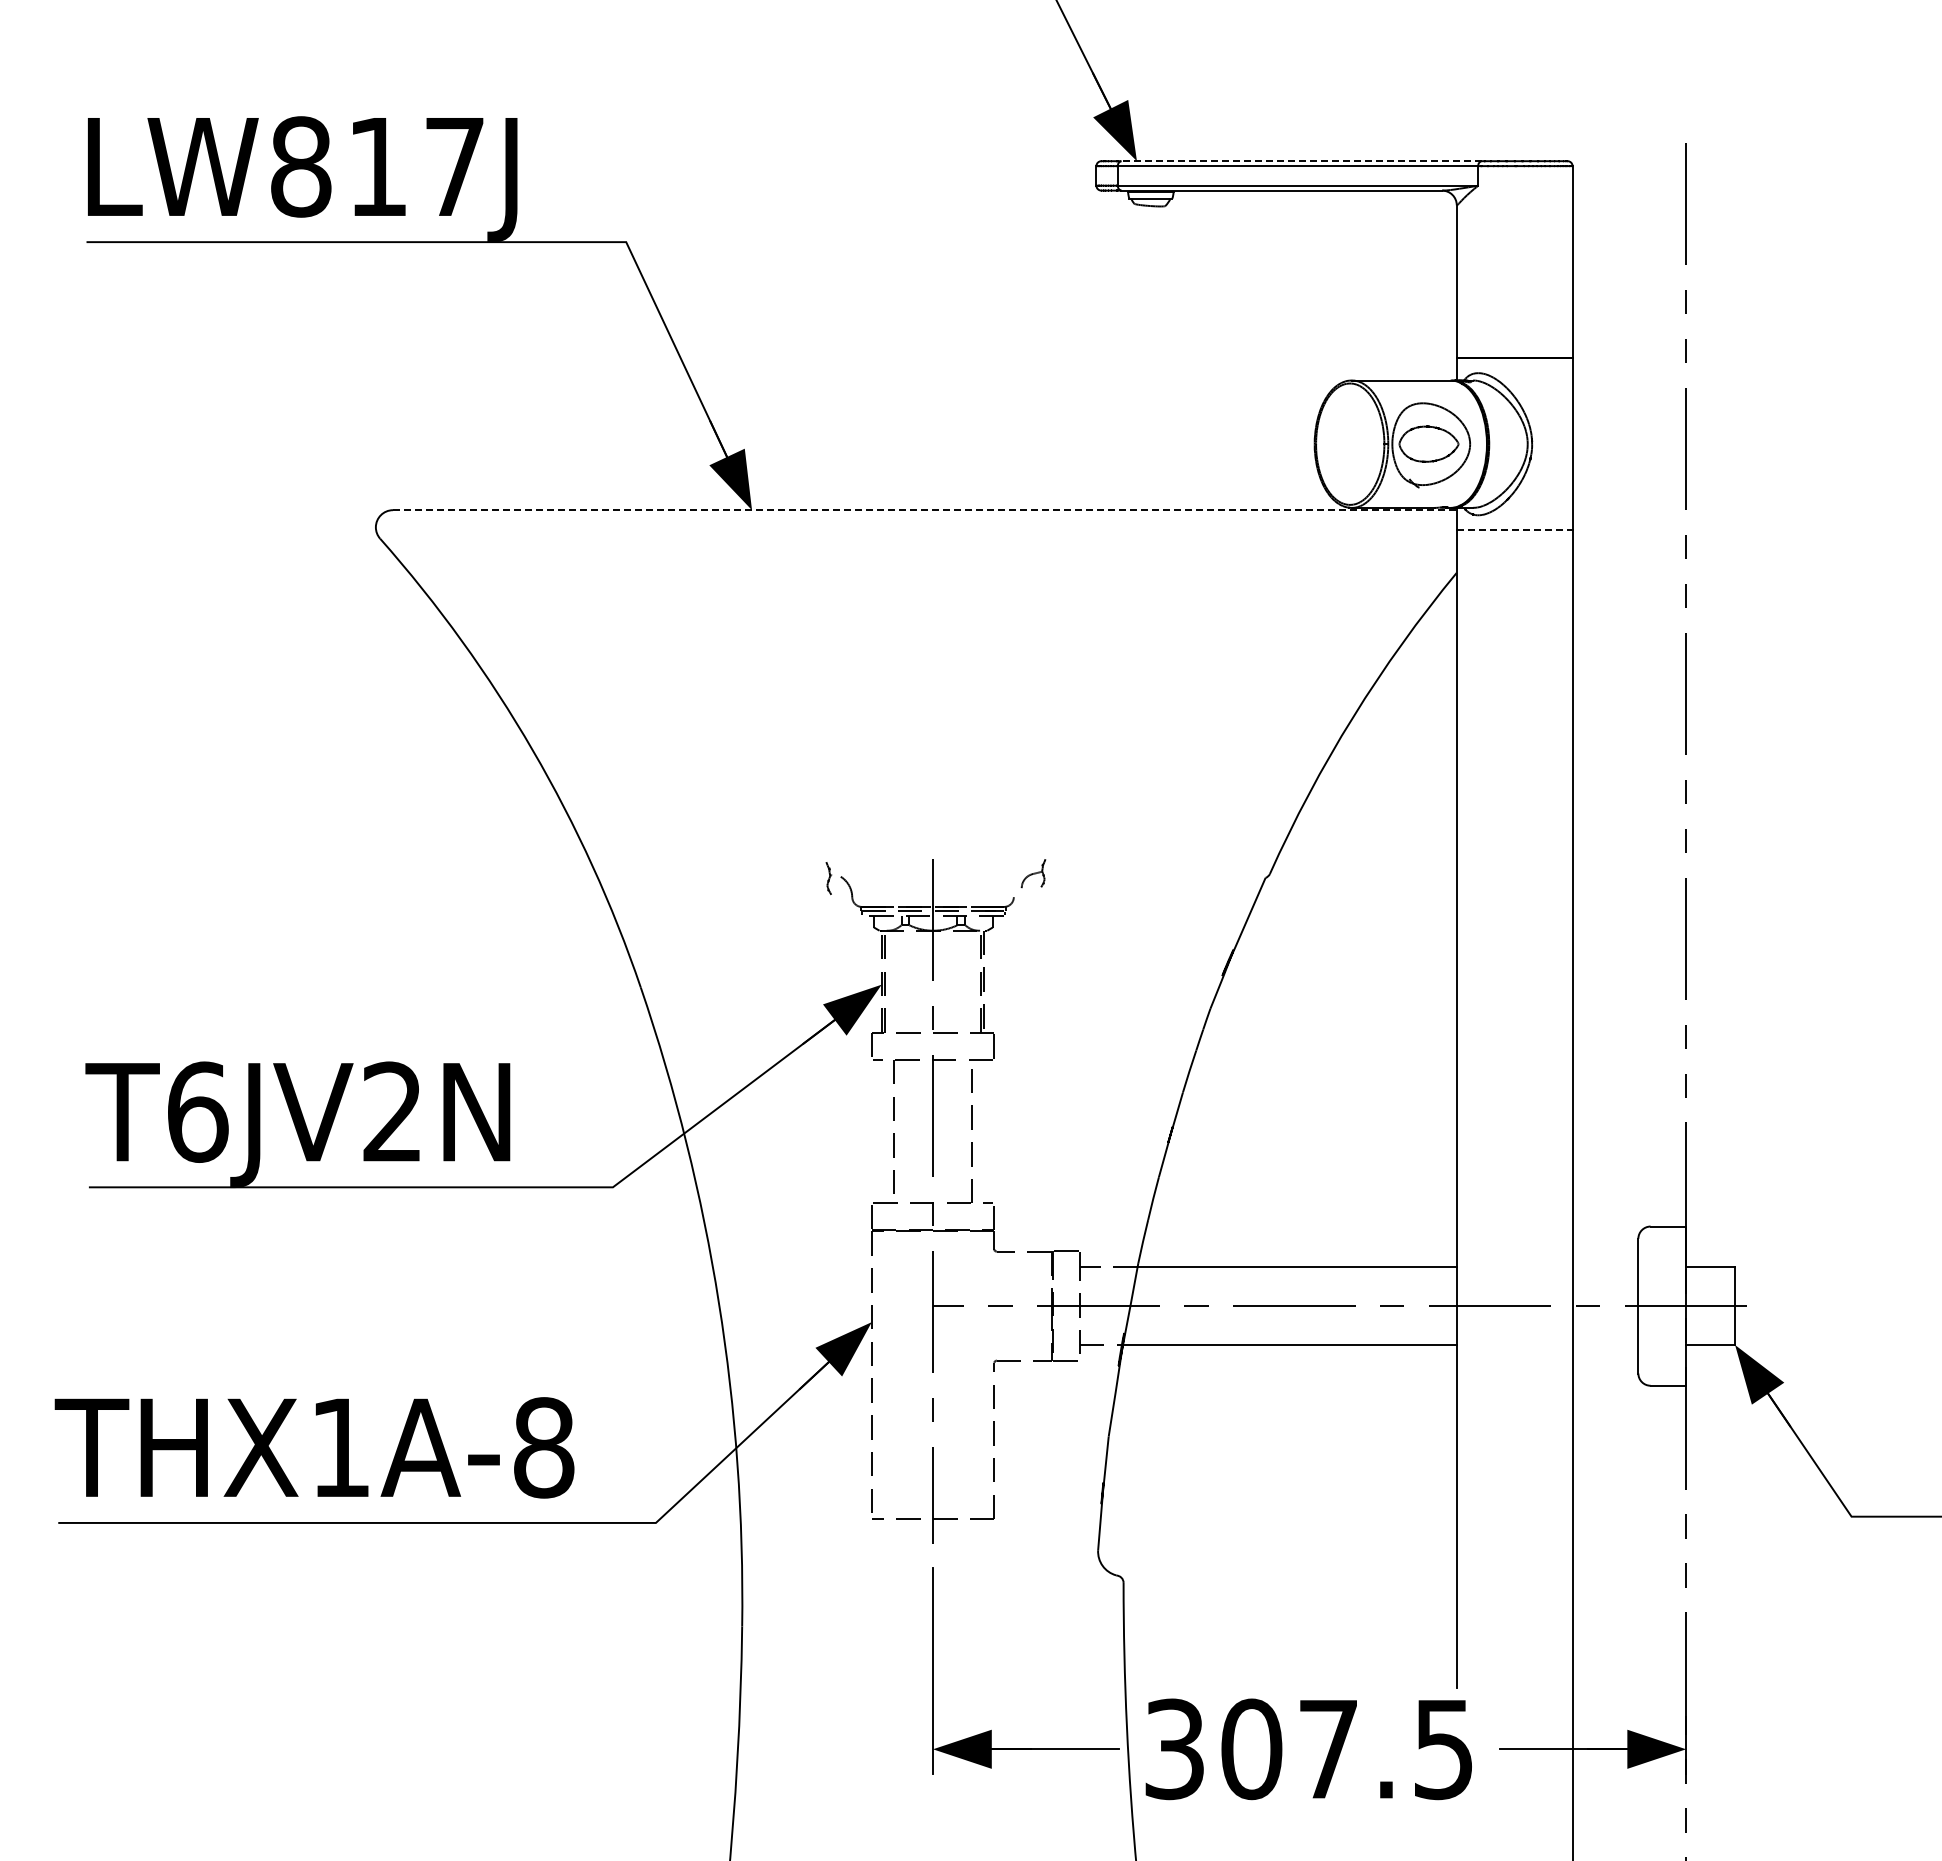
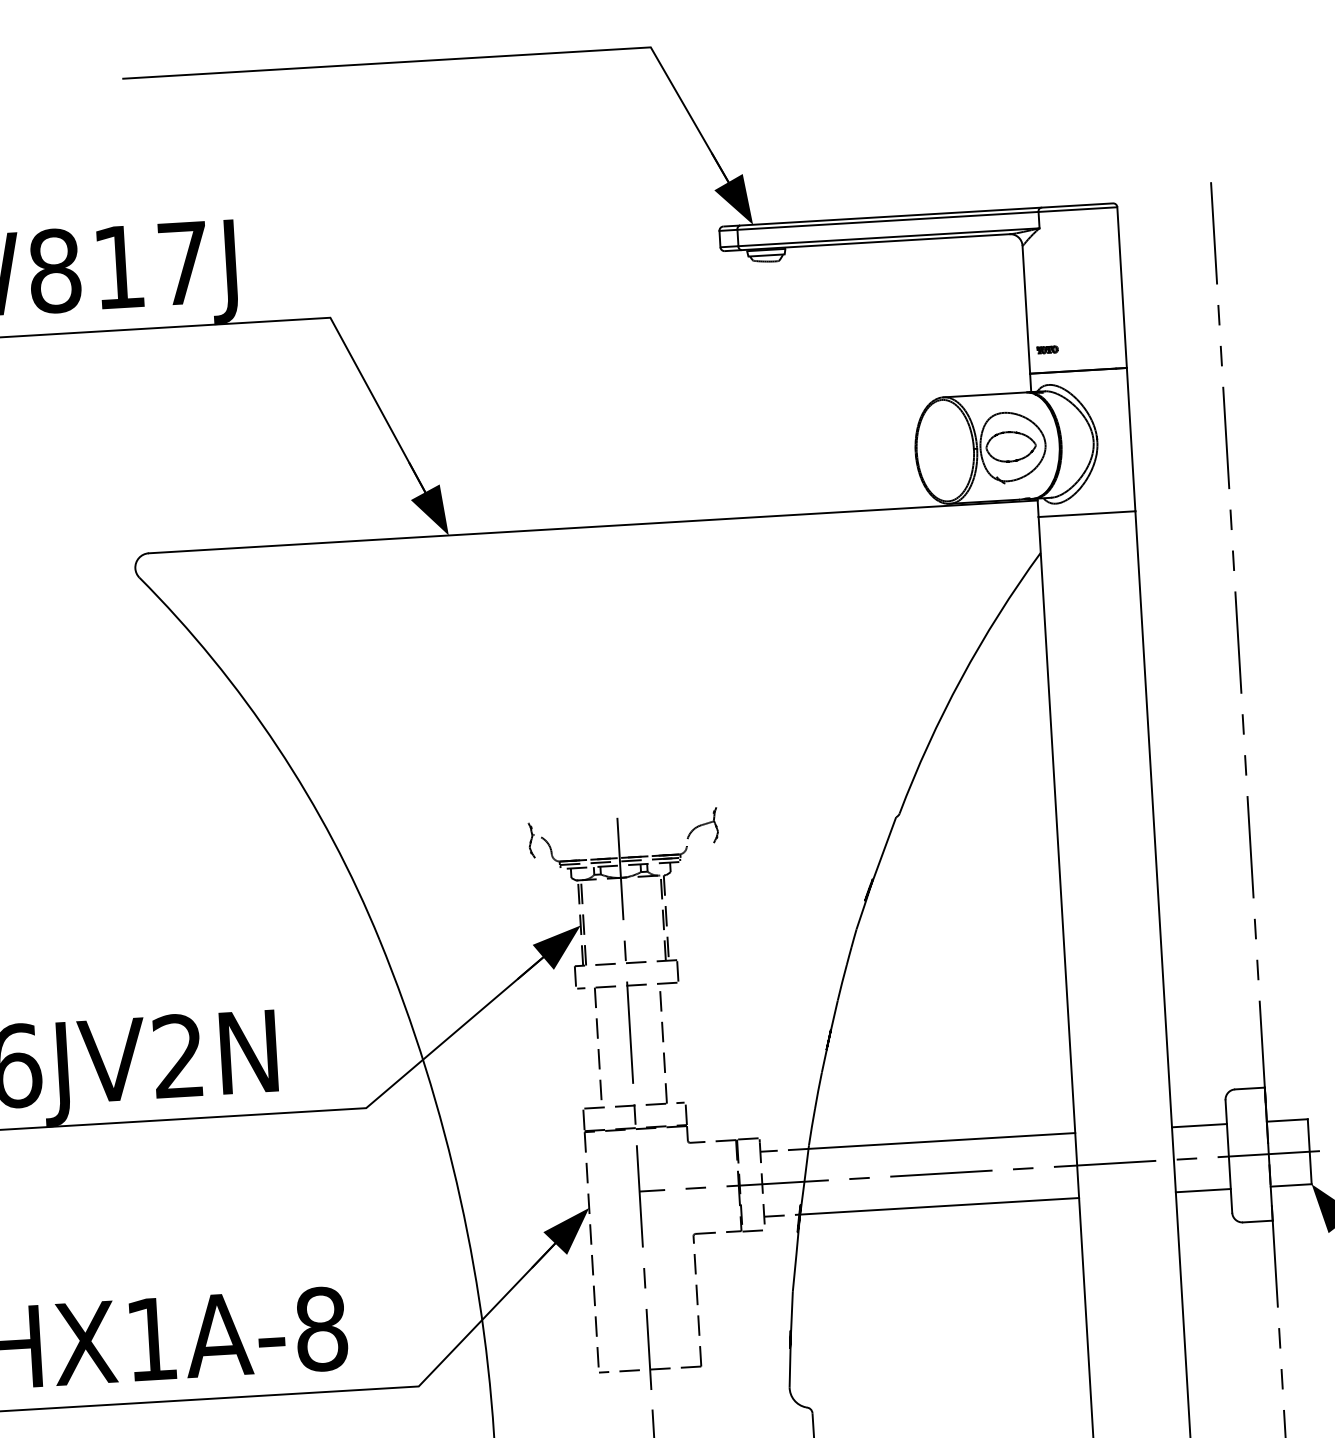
line: (1301, 161) -> (890, 216), dashed -> solid
part: (1479, 331) -> (1047, 350), added
line: (924, 510) -> (592, 527), dashed -> solid
line: (1514, 529) -> (1086, 513), dashed -> solid
part: (1033, 874) -> (702, 825), size x1.67
part: (829, 879) -> (531, 840), size x1.43
line: (1605, 1267) -> (1199, 1125), added
line: (1605, 1345) -> (1203, 1191), added

